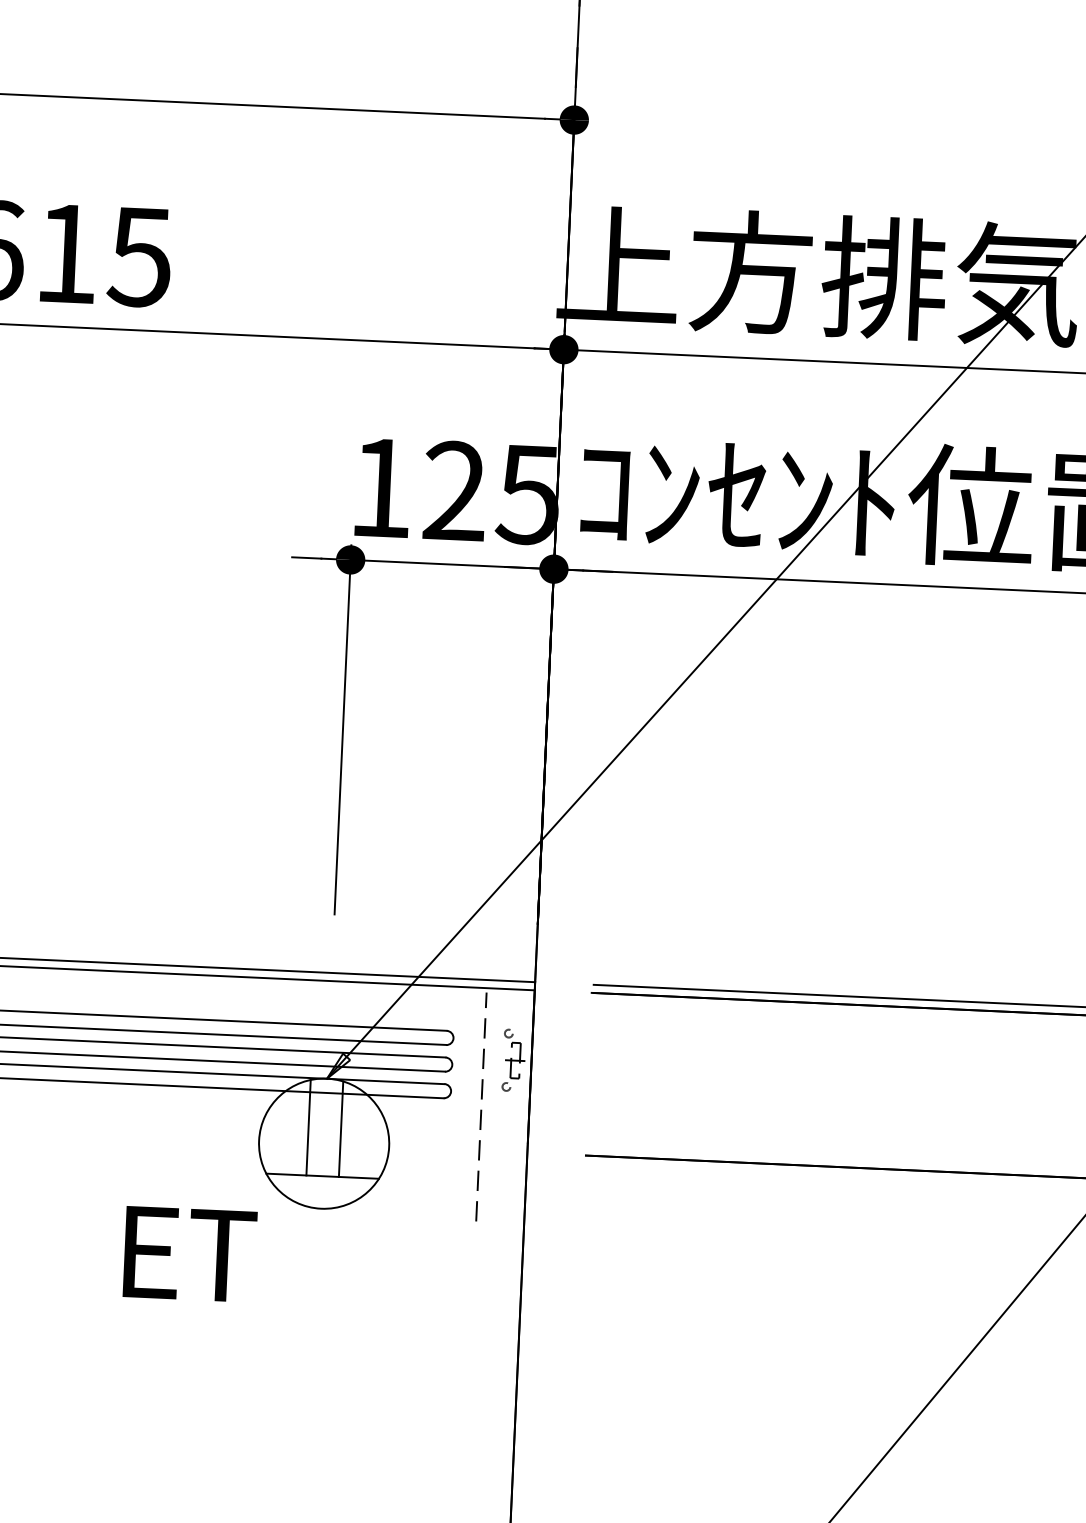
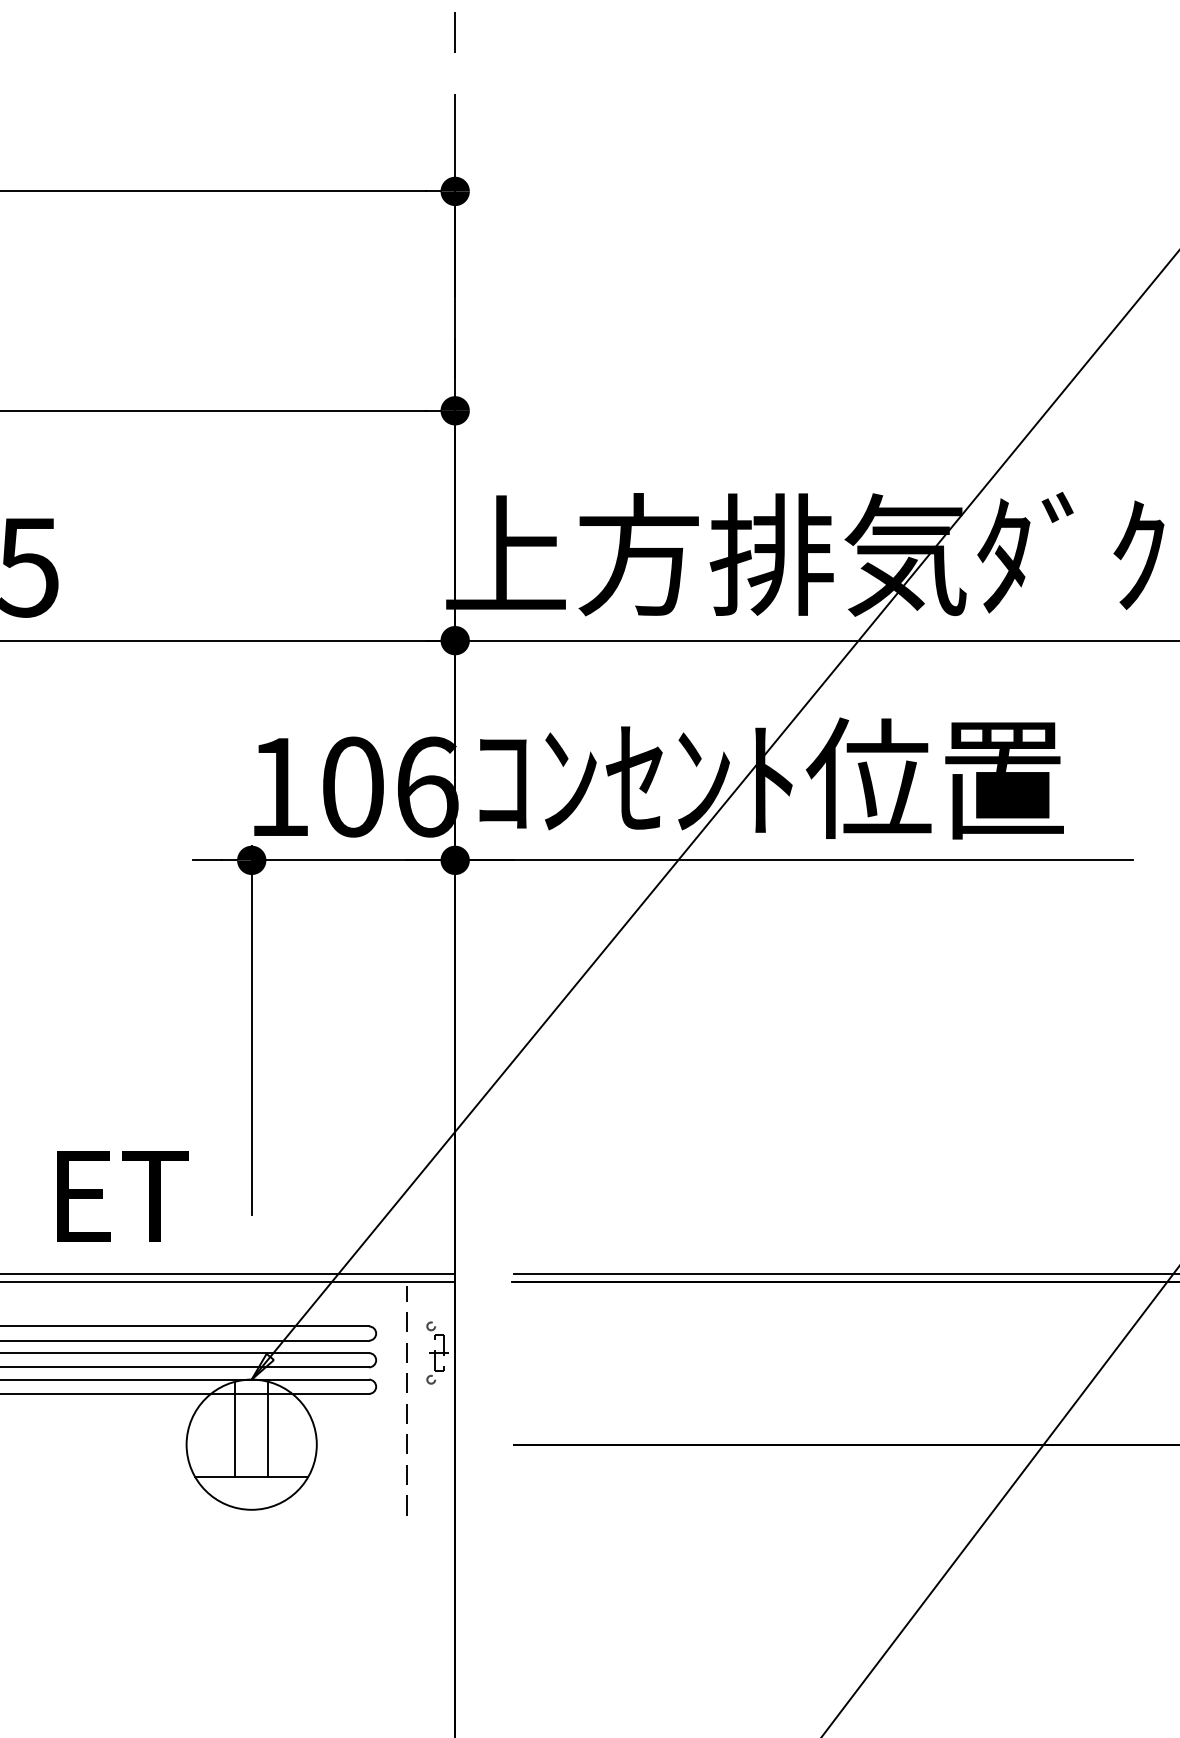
text: (492, 492) -> (390, 786), 125 -> 106
text: (189, 1254) -> (122, 1196), moved

